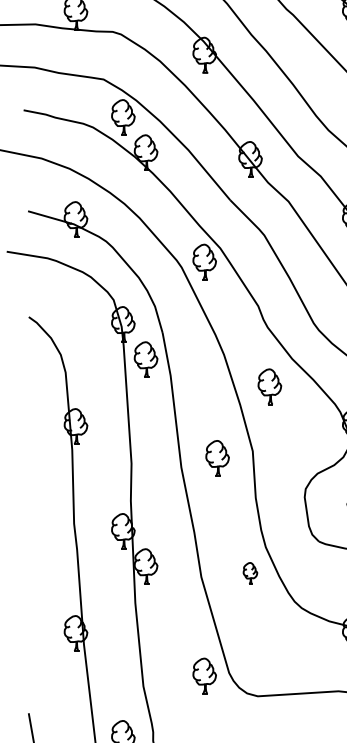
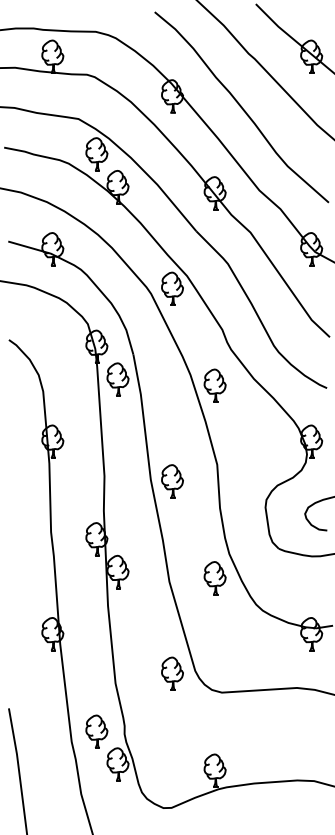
part: (269, 386) -> (214, 385), moved
part: (217, 458) -> (172, 481), moved
part: (249, 573) -> (214, 578), size x1.67

